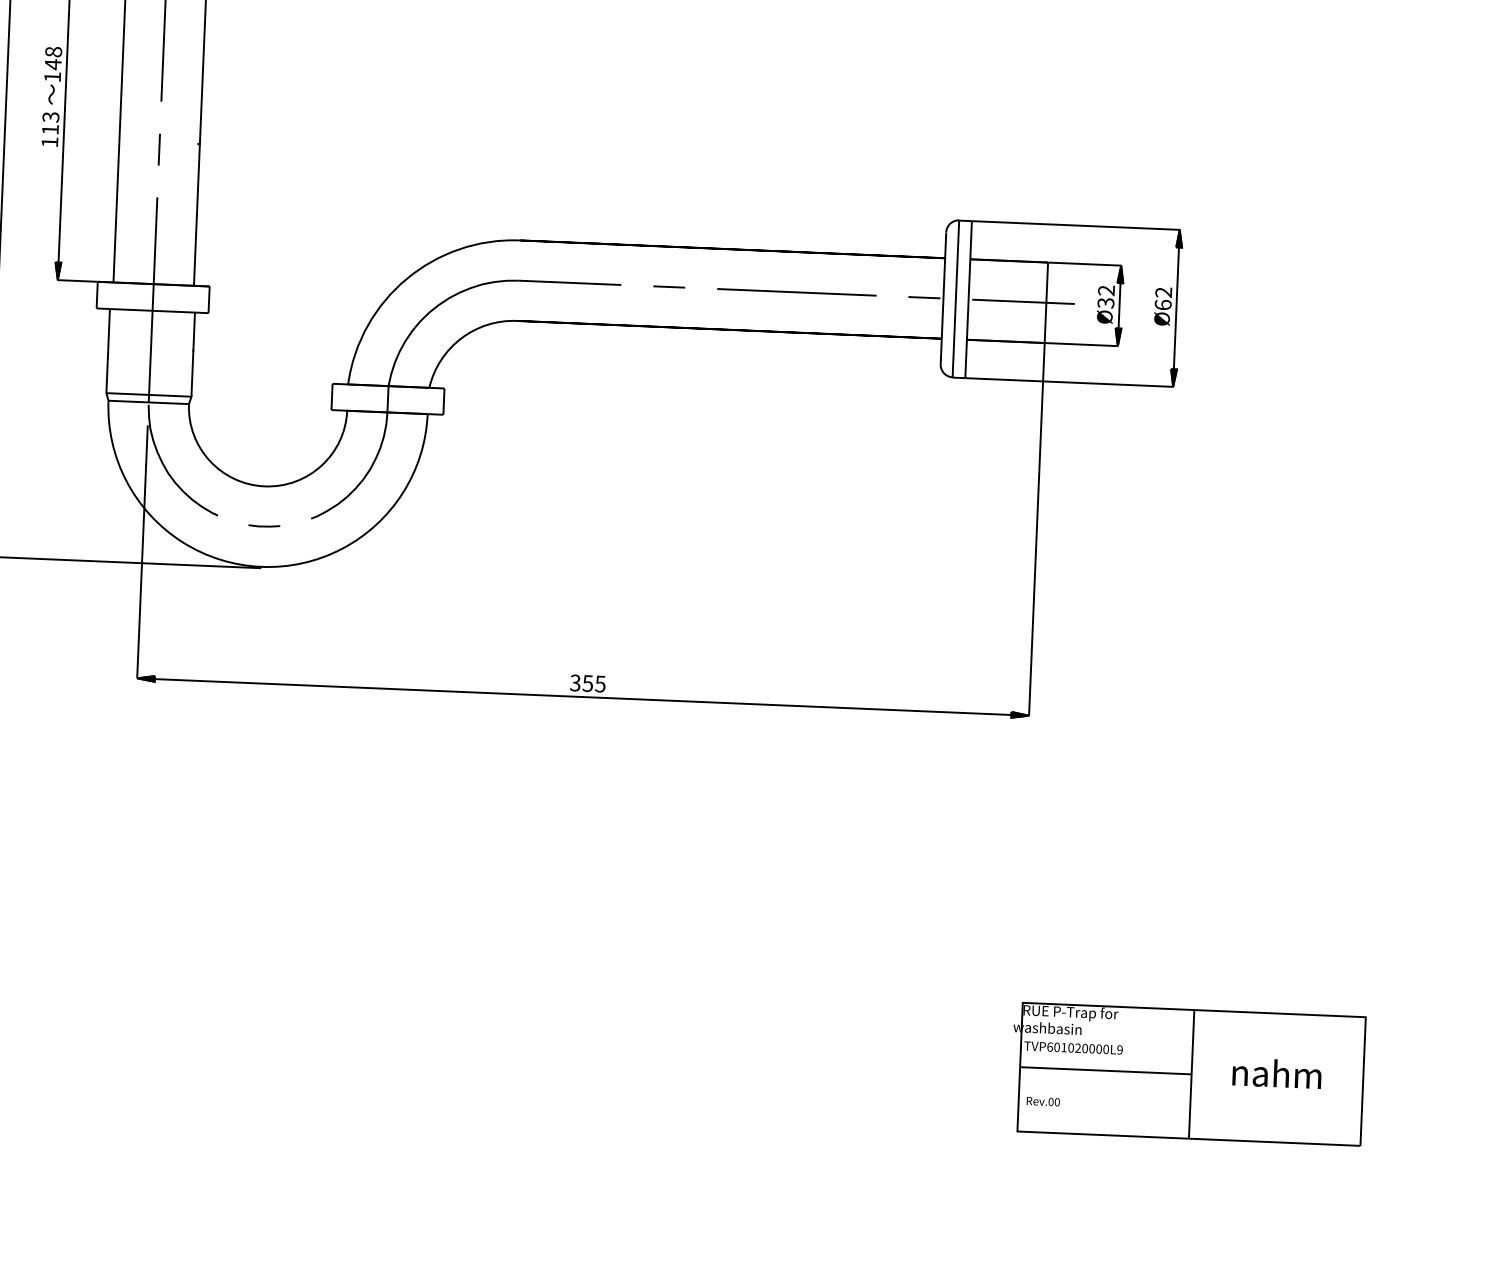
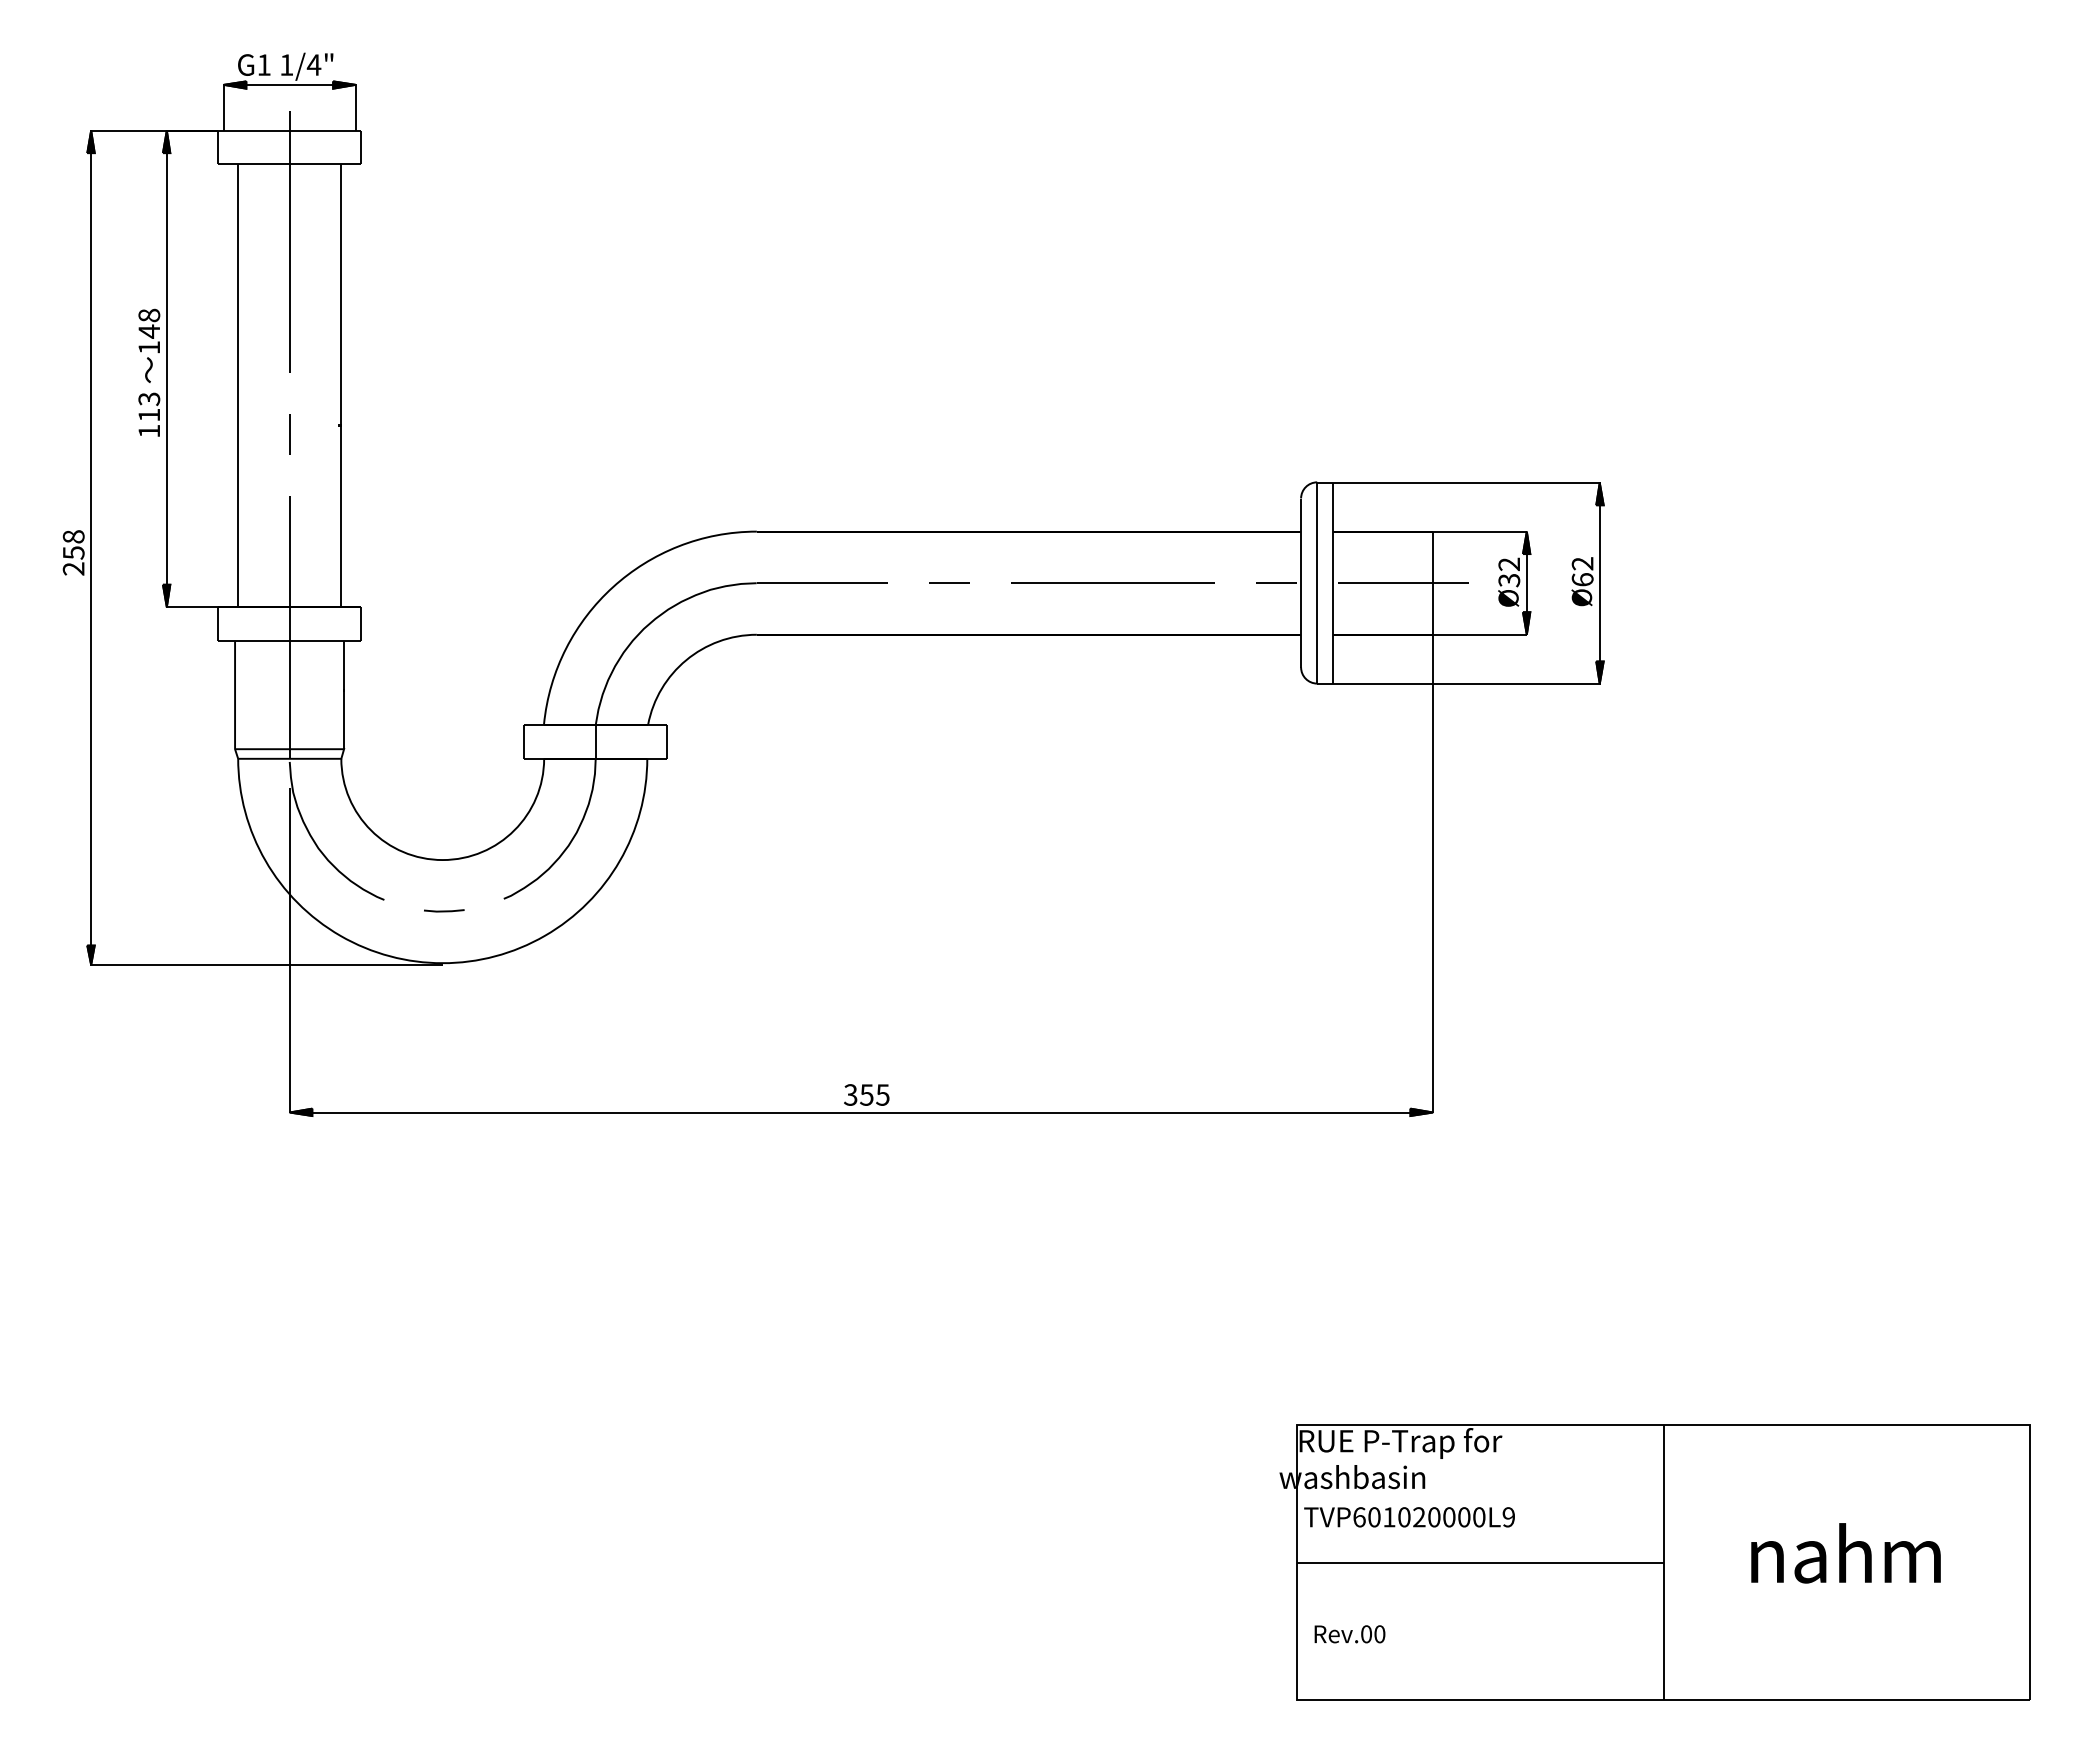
part: (1187, 1074) -> (1654, 1562), size x1.67

